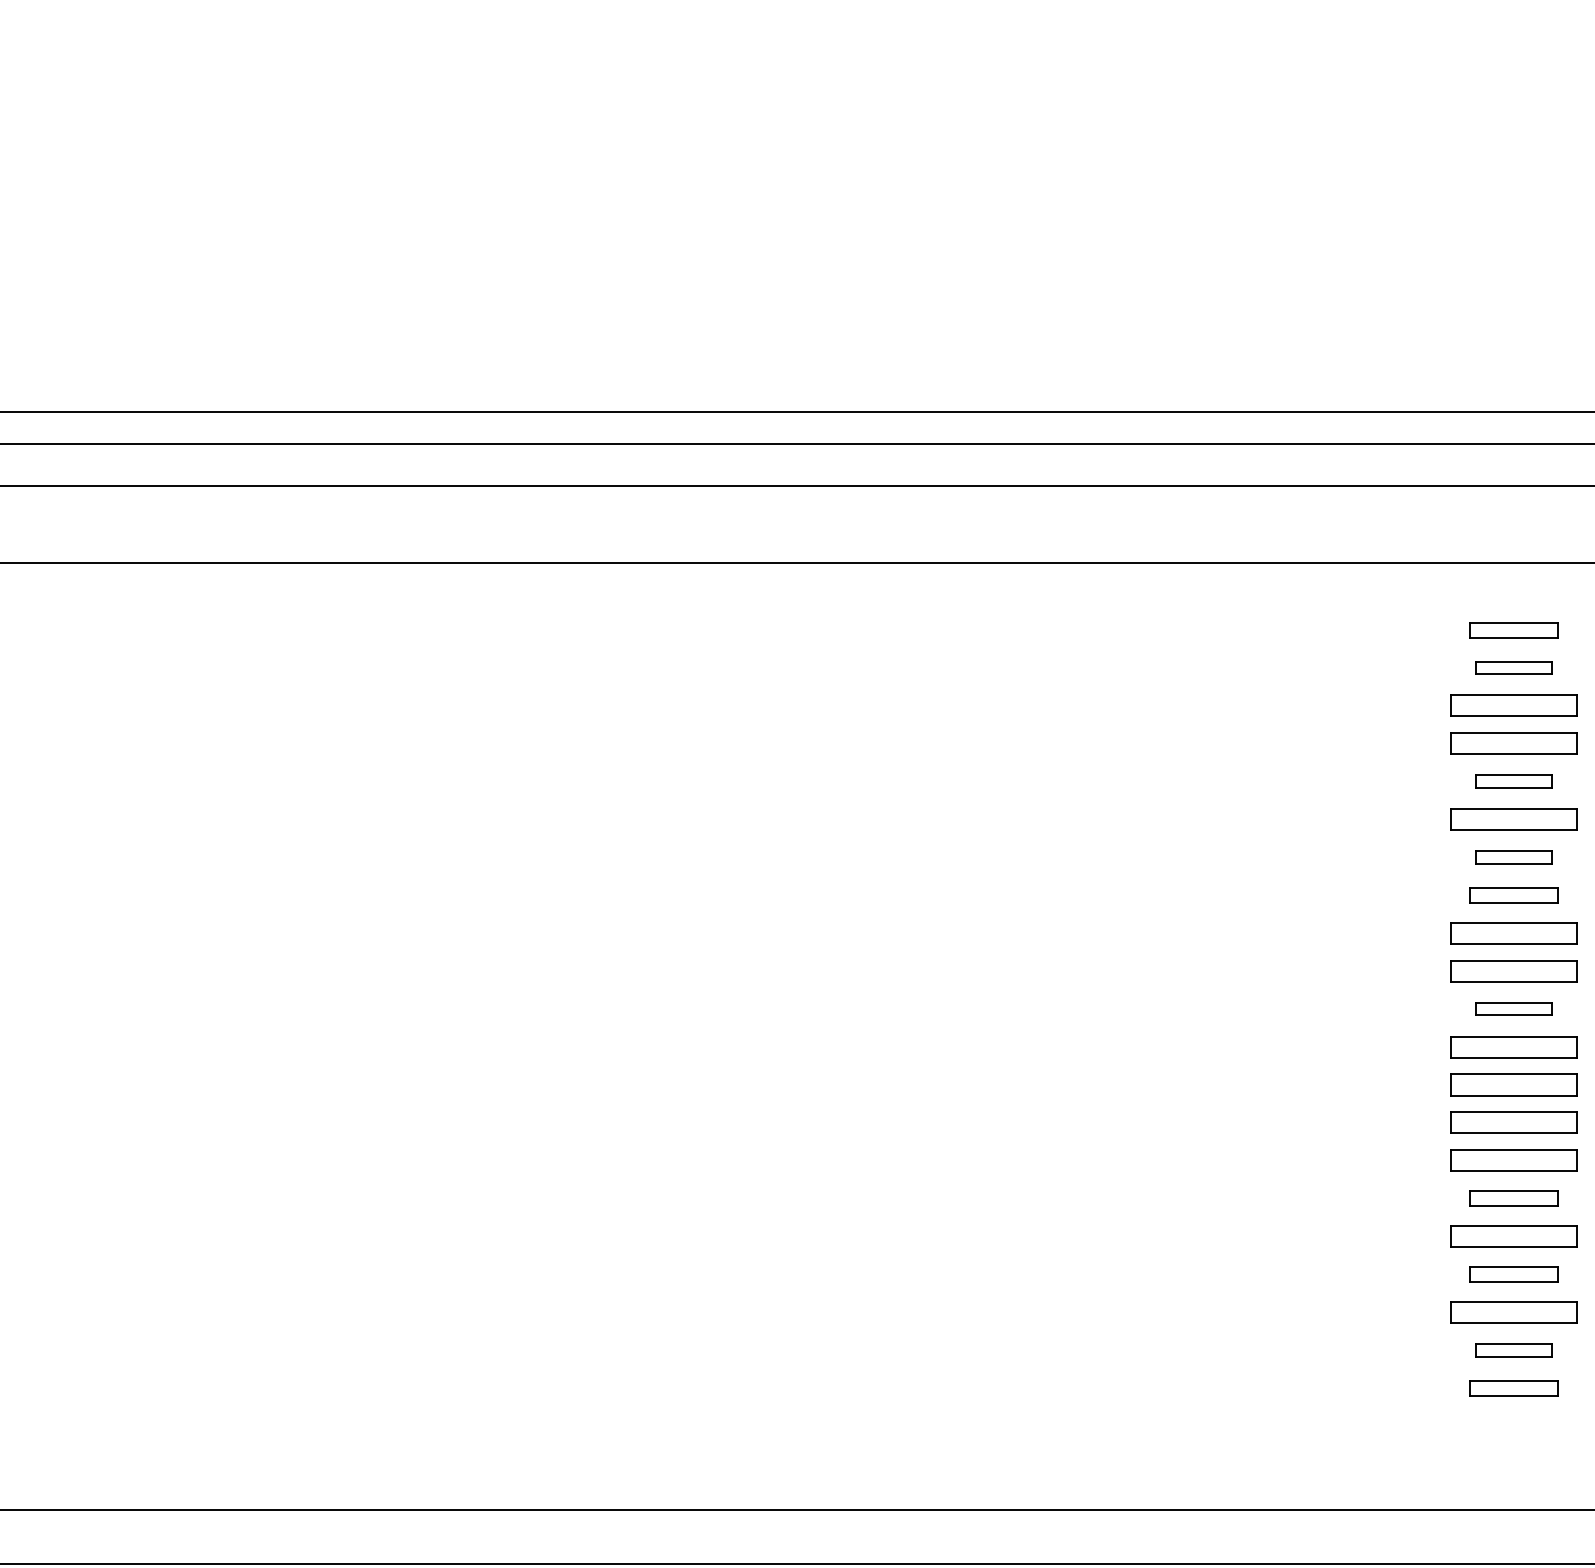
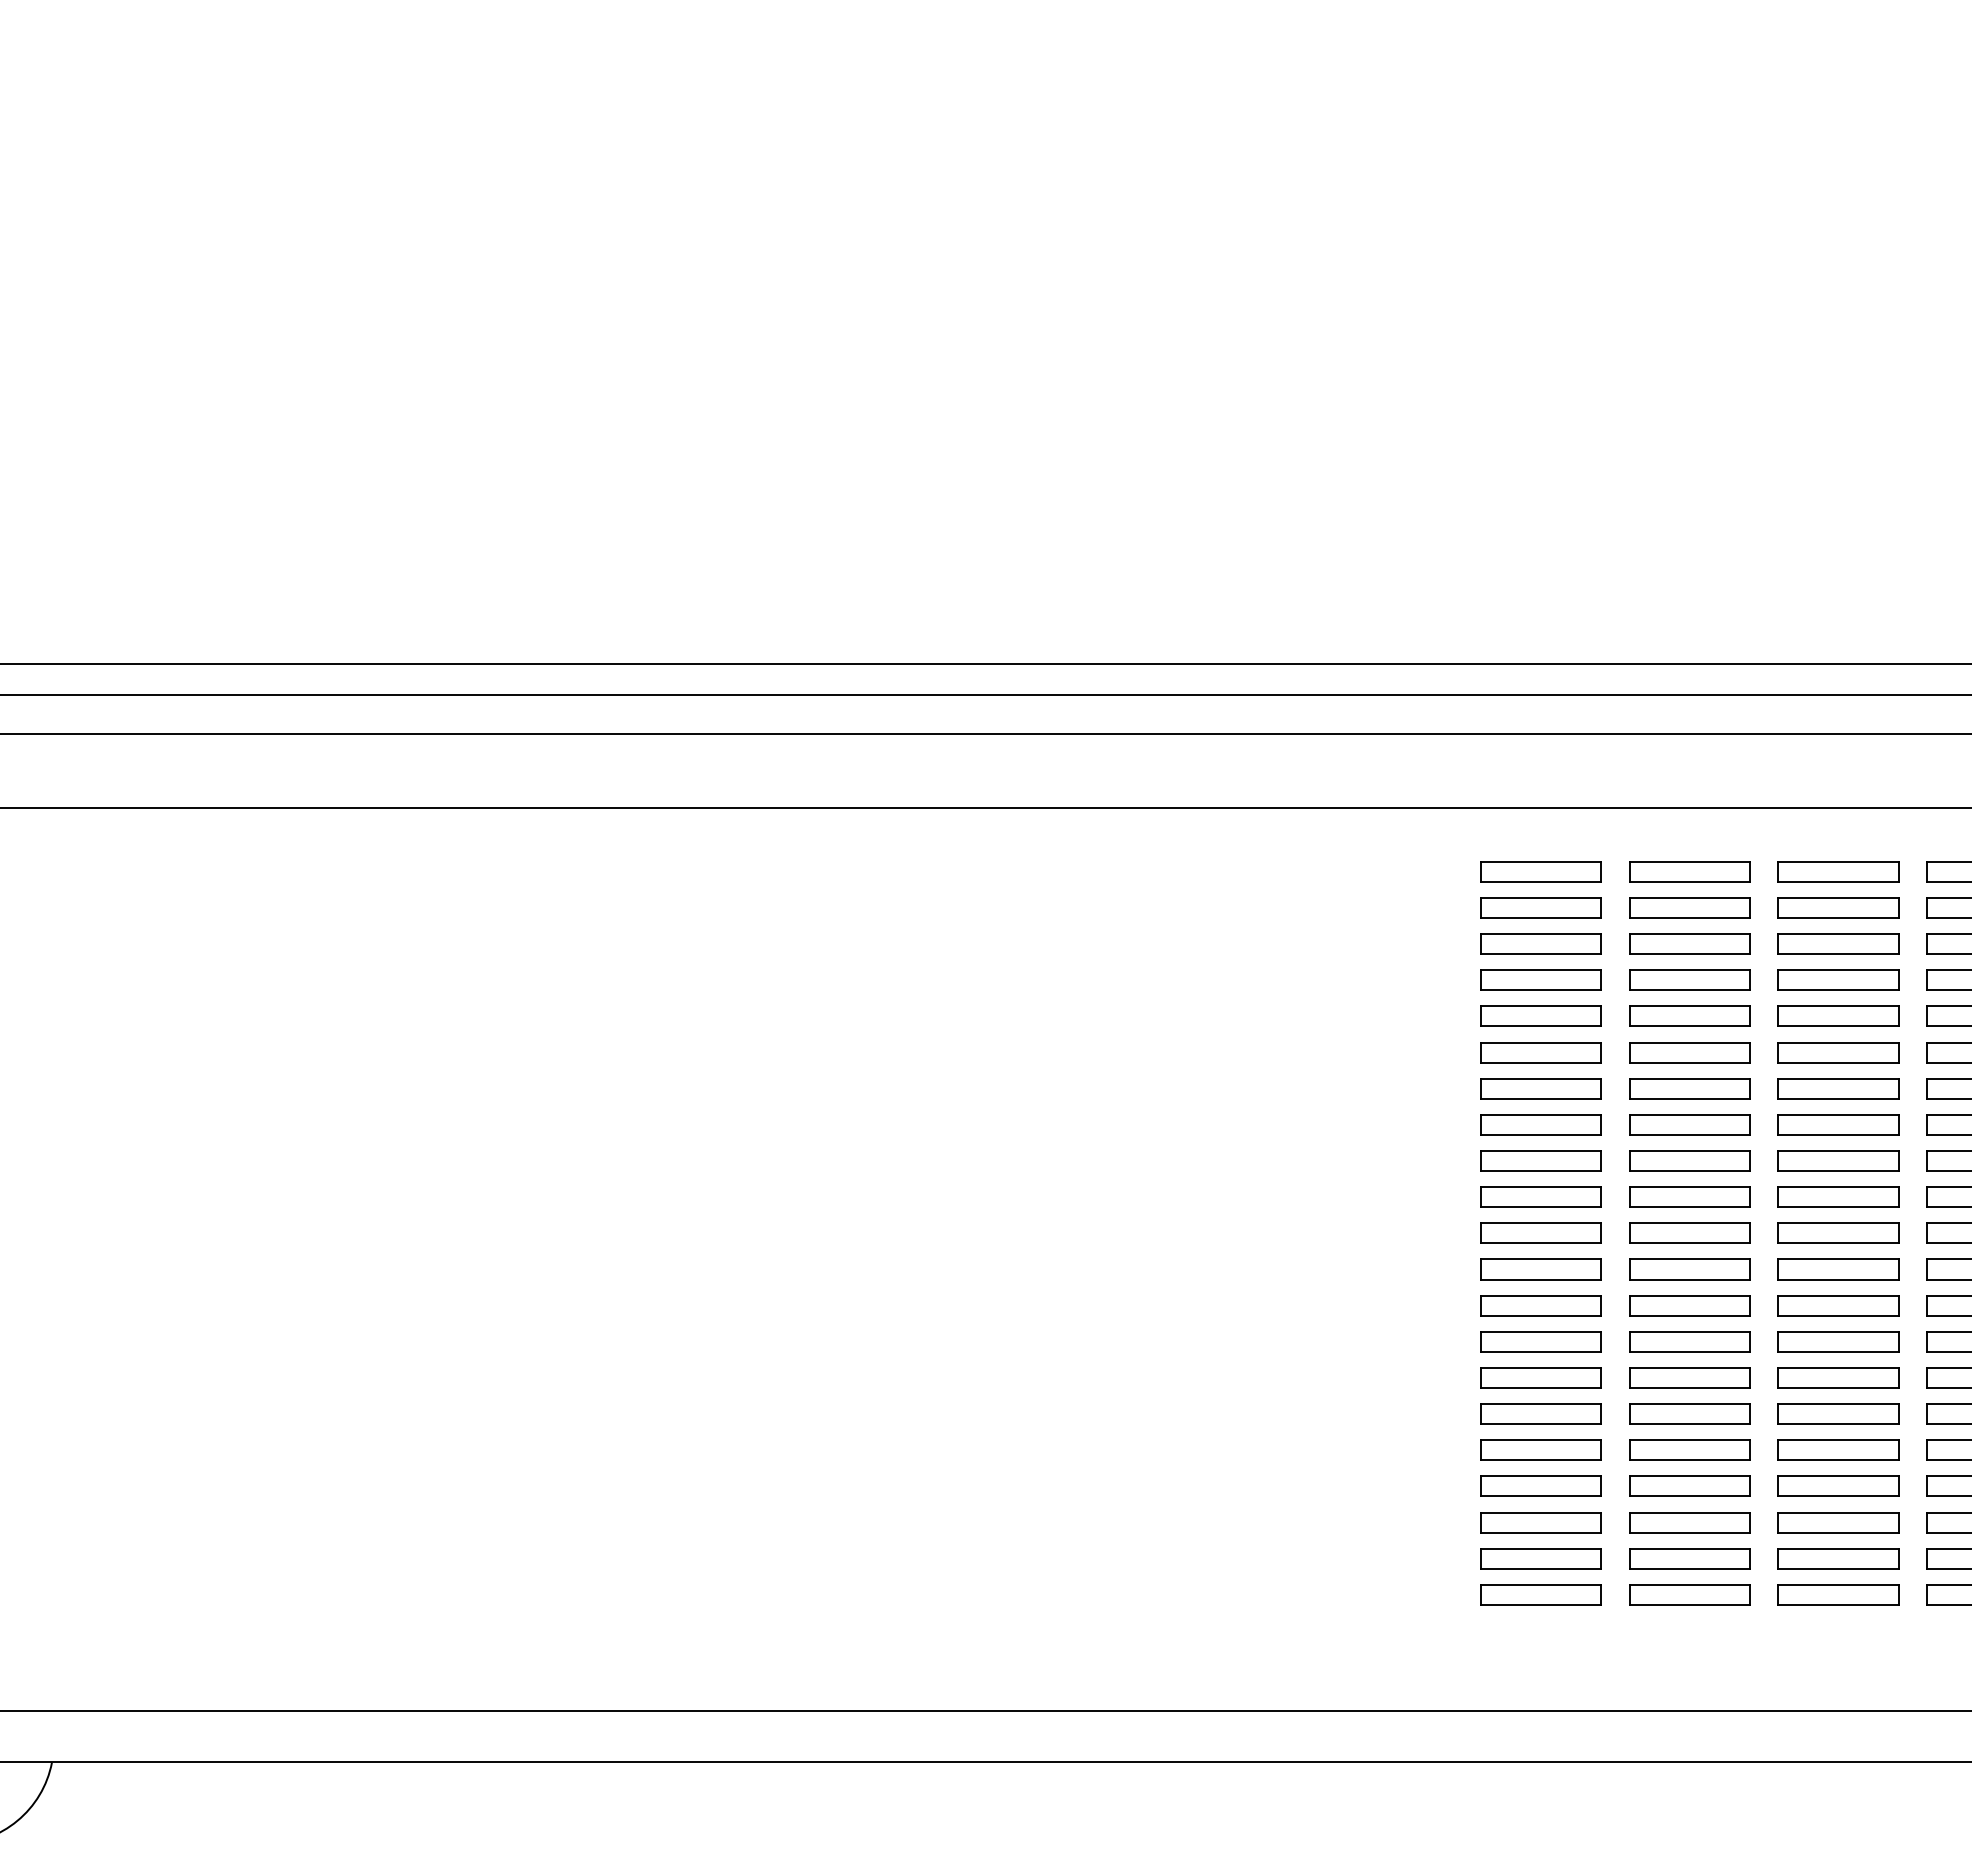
part: (1513, 629) -> (1540, 871), size x1.43
part: (1513, 667) -> (1540, 907), size x1.67
part: (1513, 780) -> (1540, 1015), size x1.67
part: (1513, 857) -> (1540, 1088), size x1.67
part: (1513, 895) -> (1540, 1124), size x1.43
part: (1513, 1008) -> (1540, 1232), size x1.67
part: (1513, 1198) -> (1540, 1413), size x1.43
part: (1513, 1273) -> (1540, 1485), size x1.43
part: (1513, 1350) -> (1540, 1558), size x1.67
part: (1513, 1387) -> (1540, 1594), size x1.43

